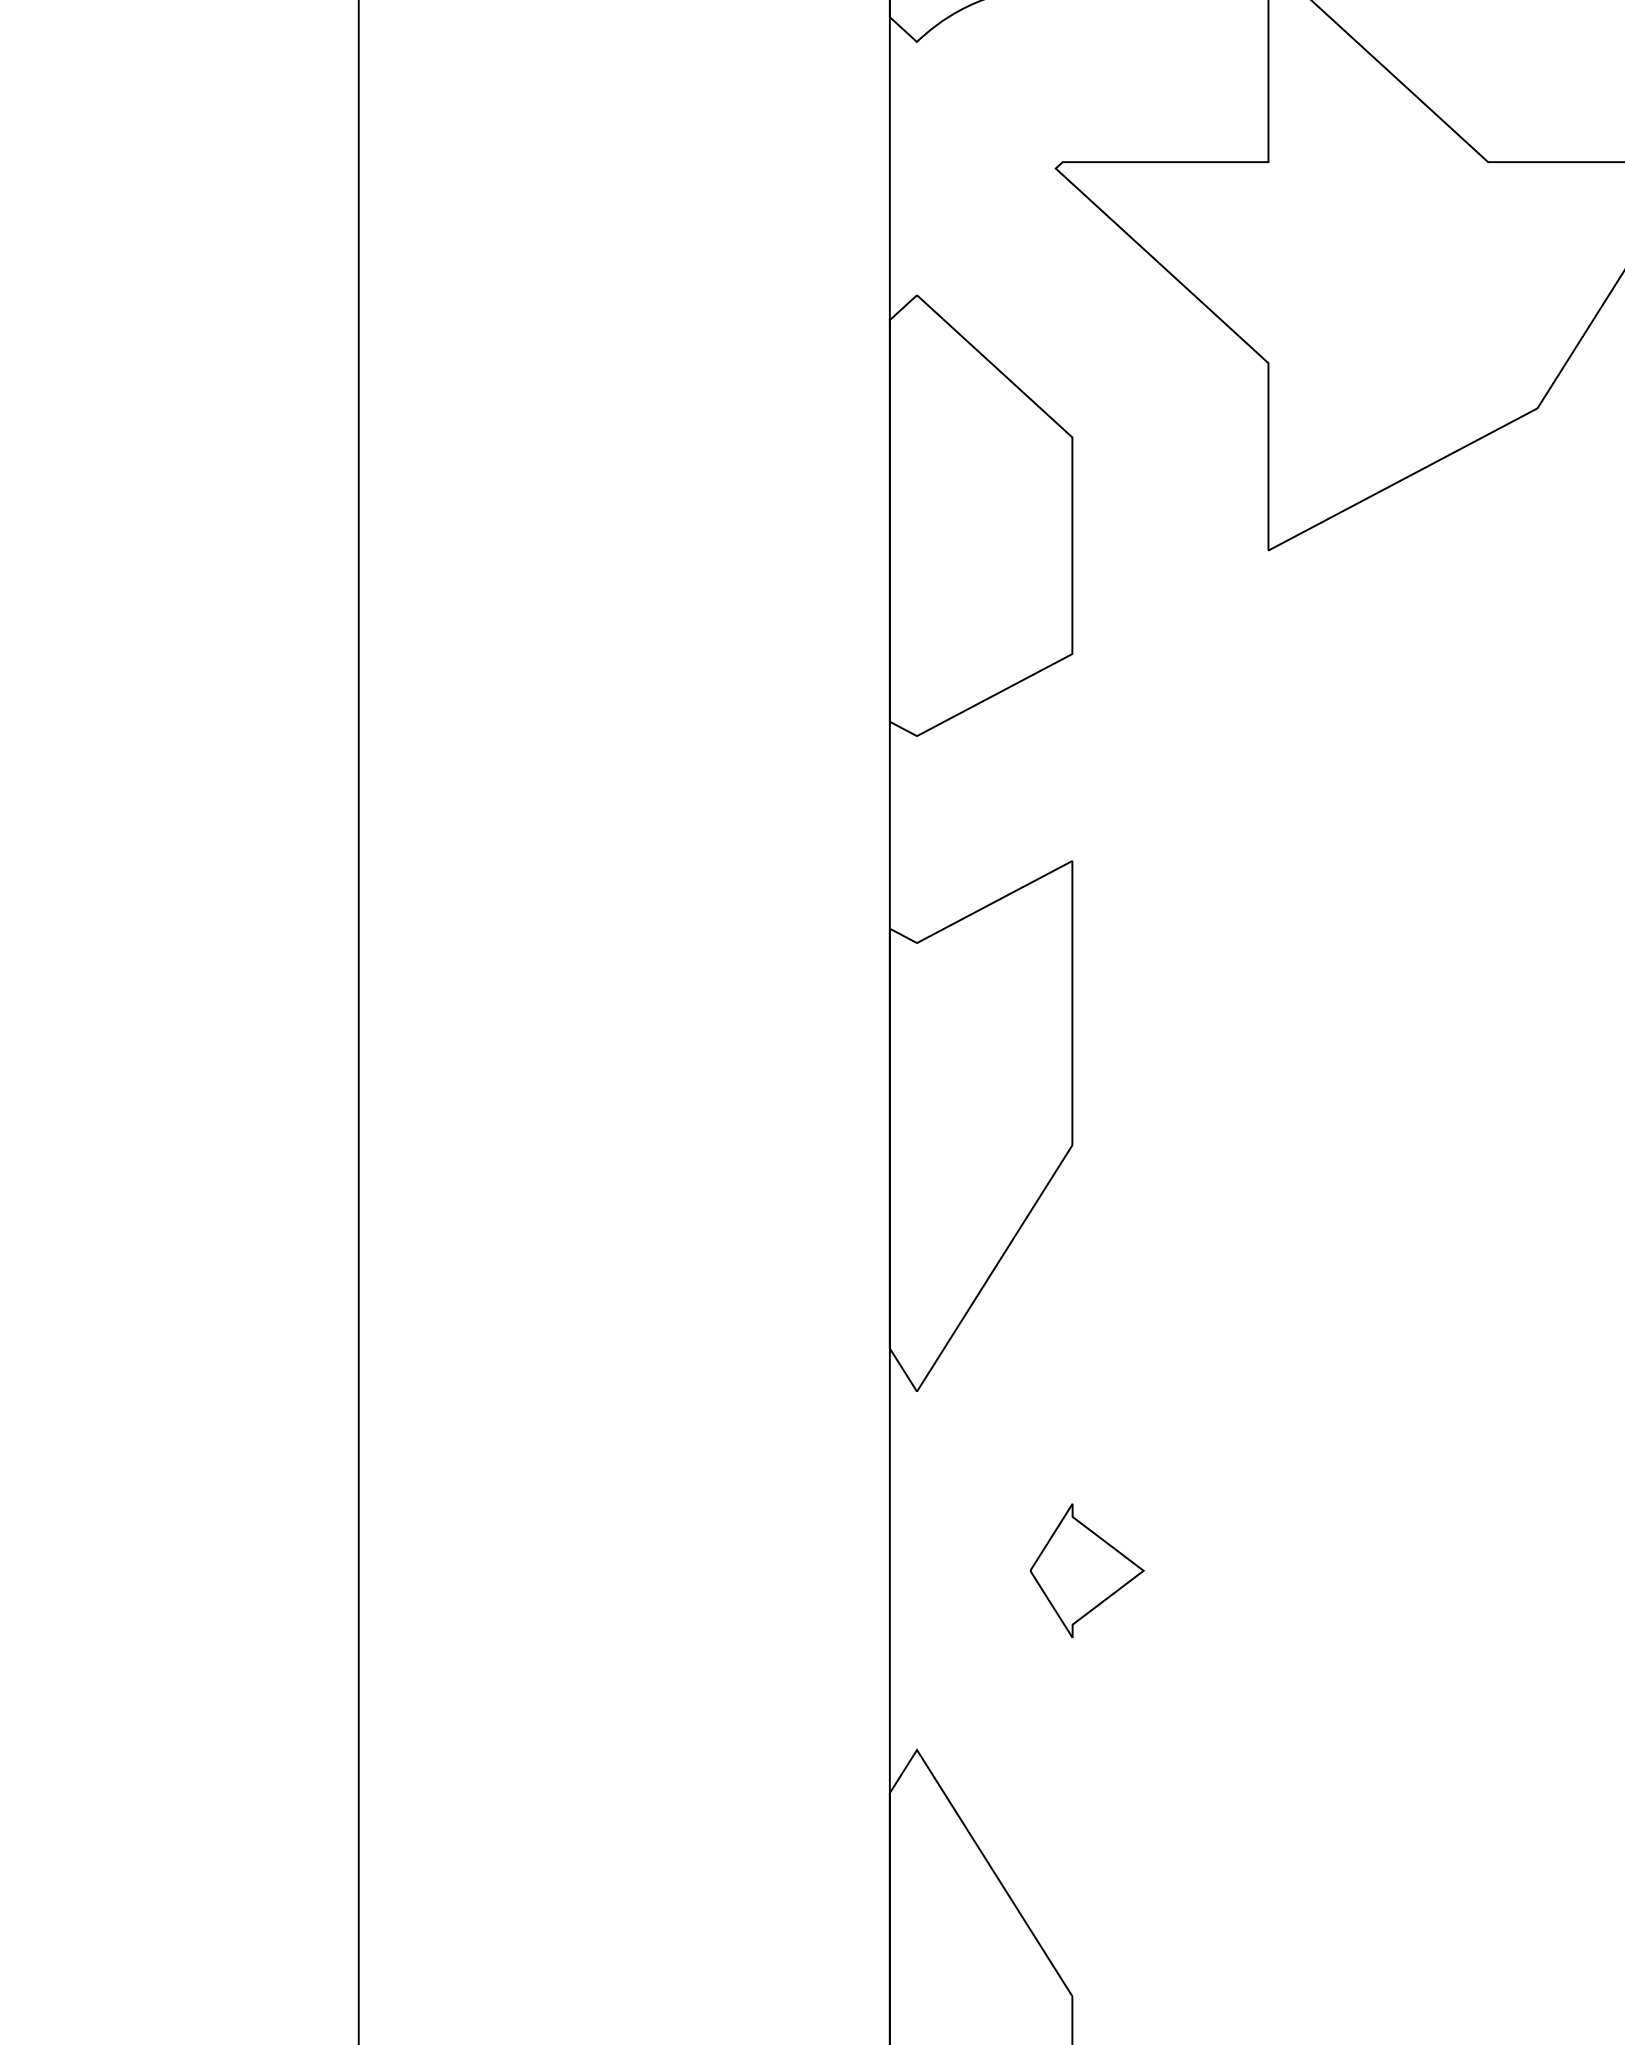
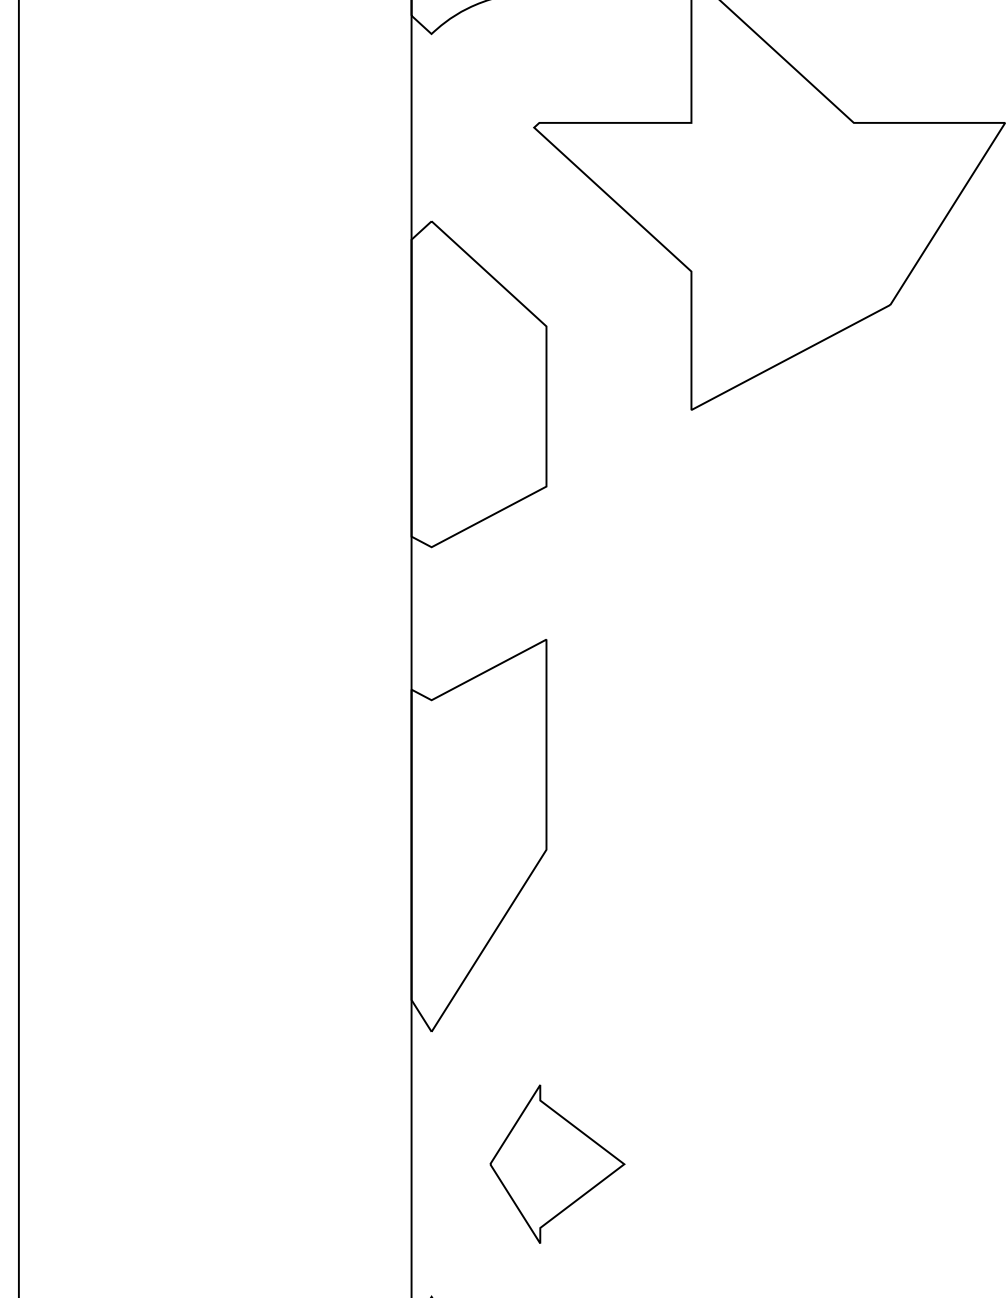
part: (1086, 1570) -> (556, 1164), size x1.6

